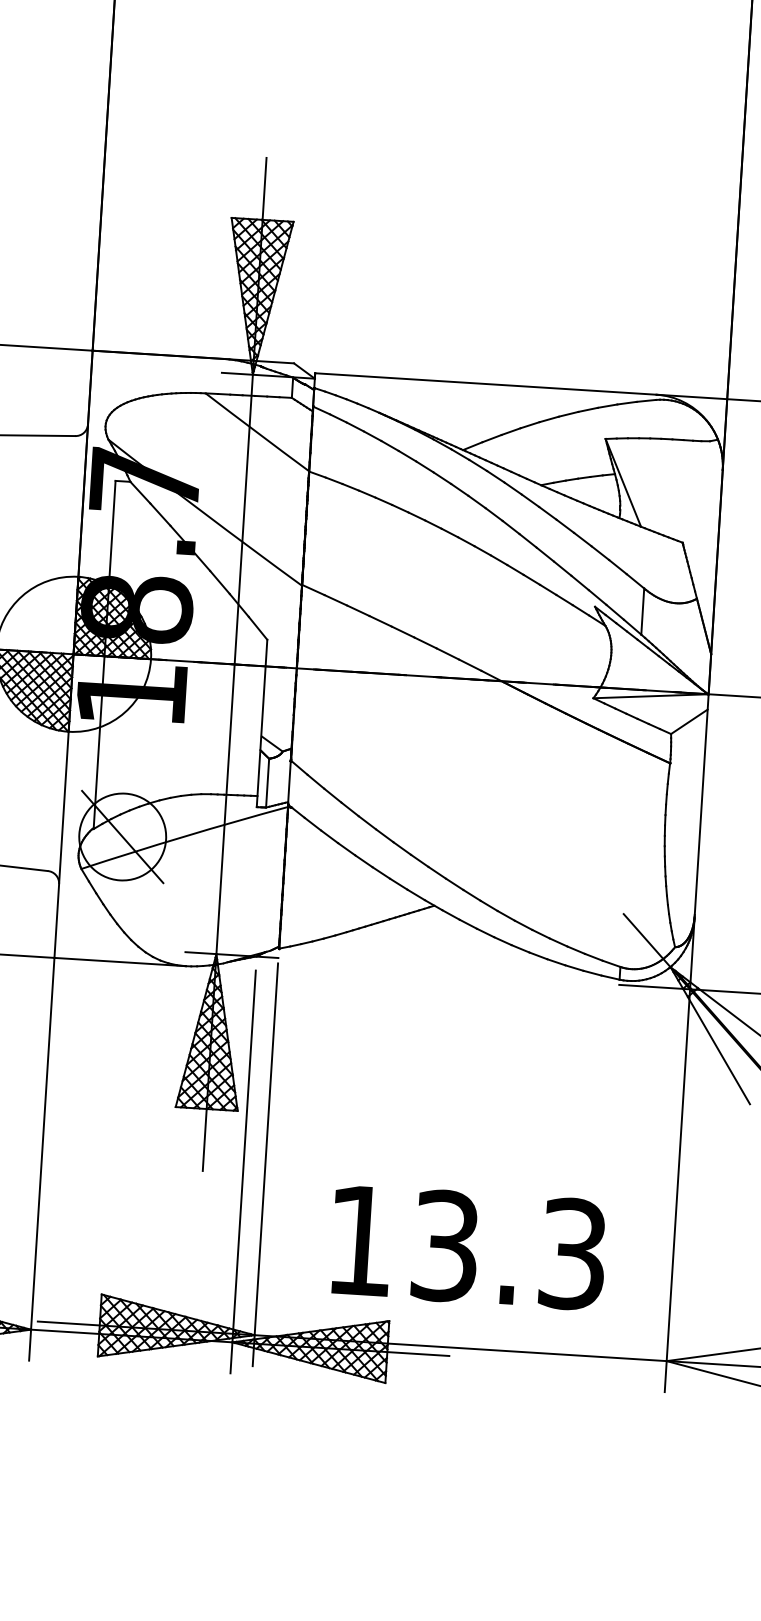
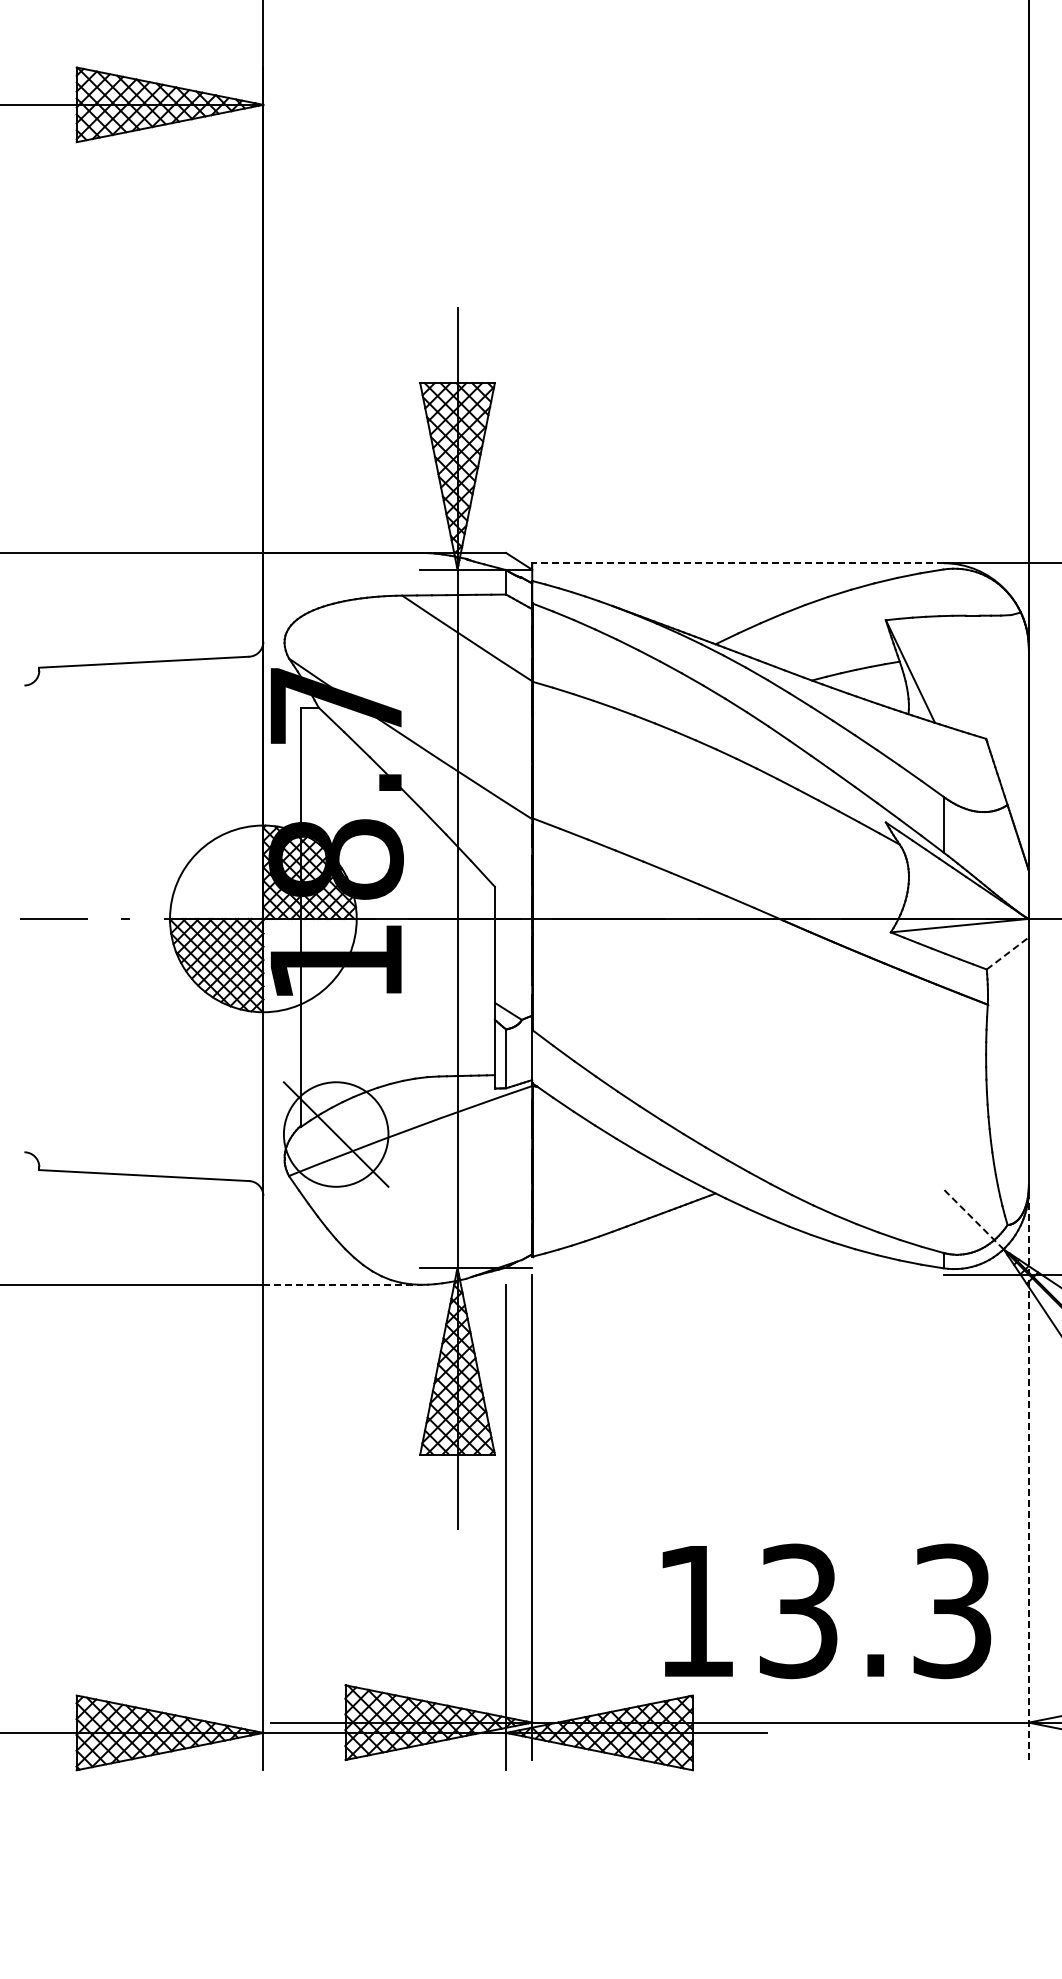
line: (485, 384) -> (737, 563), solid -> dashed
line: (689, 721) -> (1008, 953), solid -> dashed
line: (647, 940) -> (973, 1219), solid -> dashed
line: (120, 961) -> (343, 1284), solid -> dashed
line: (679, 1155) -> (1028, 1474), solid -> dashed
text: (468, 1247) -> (826, 1611), moved

